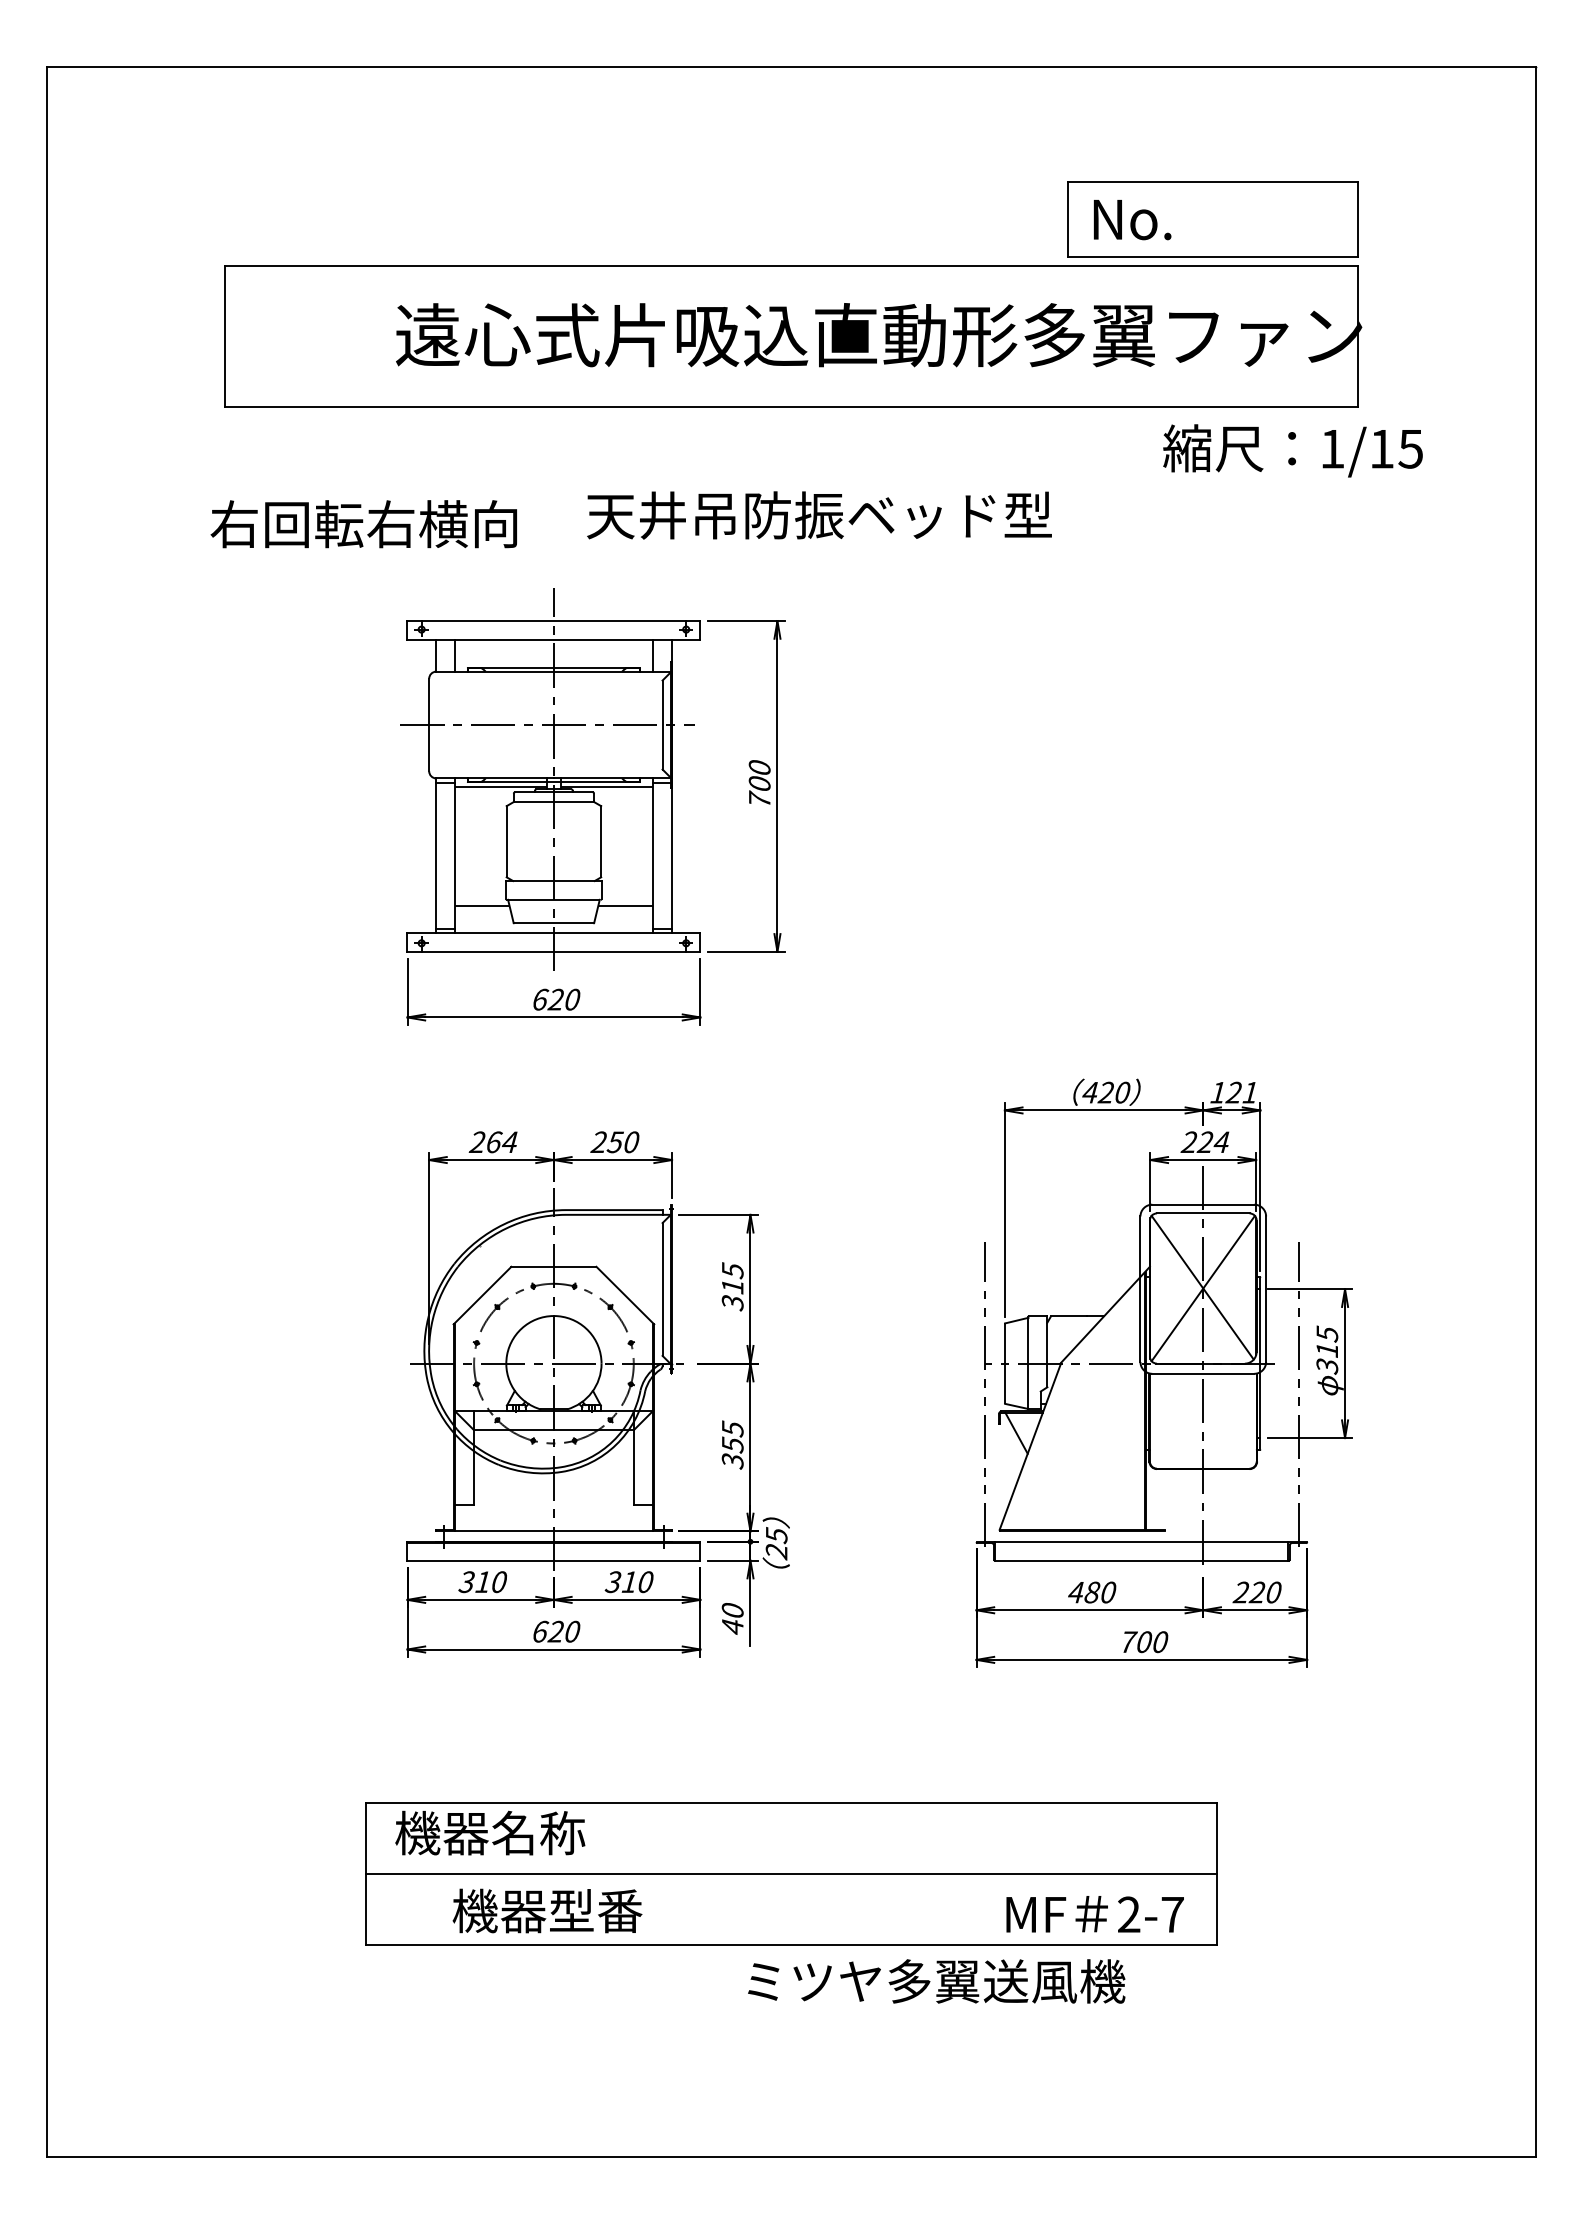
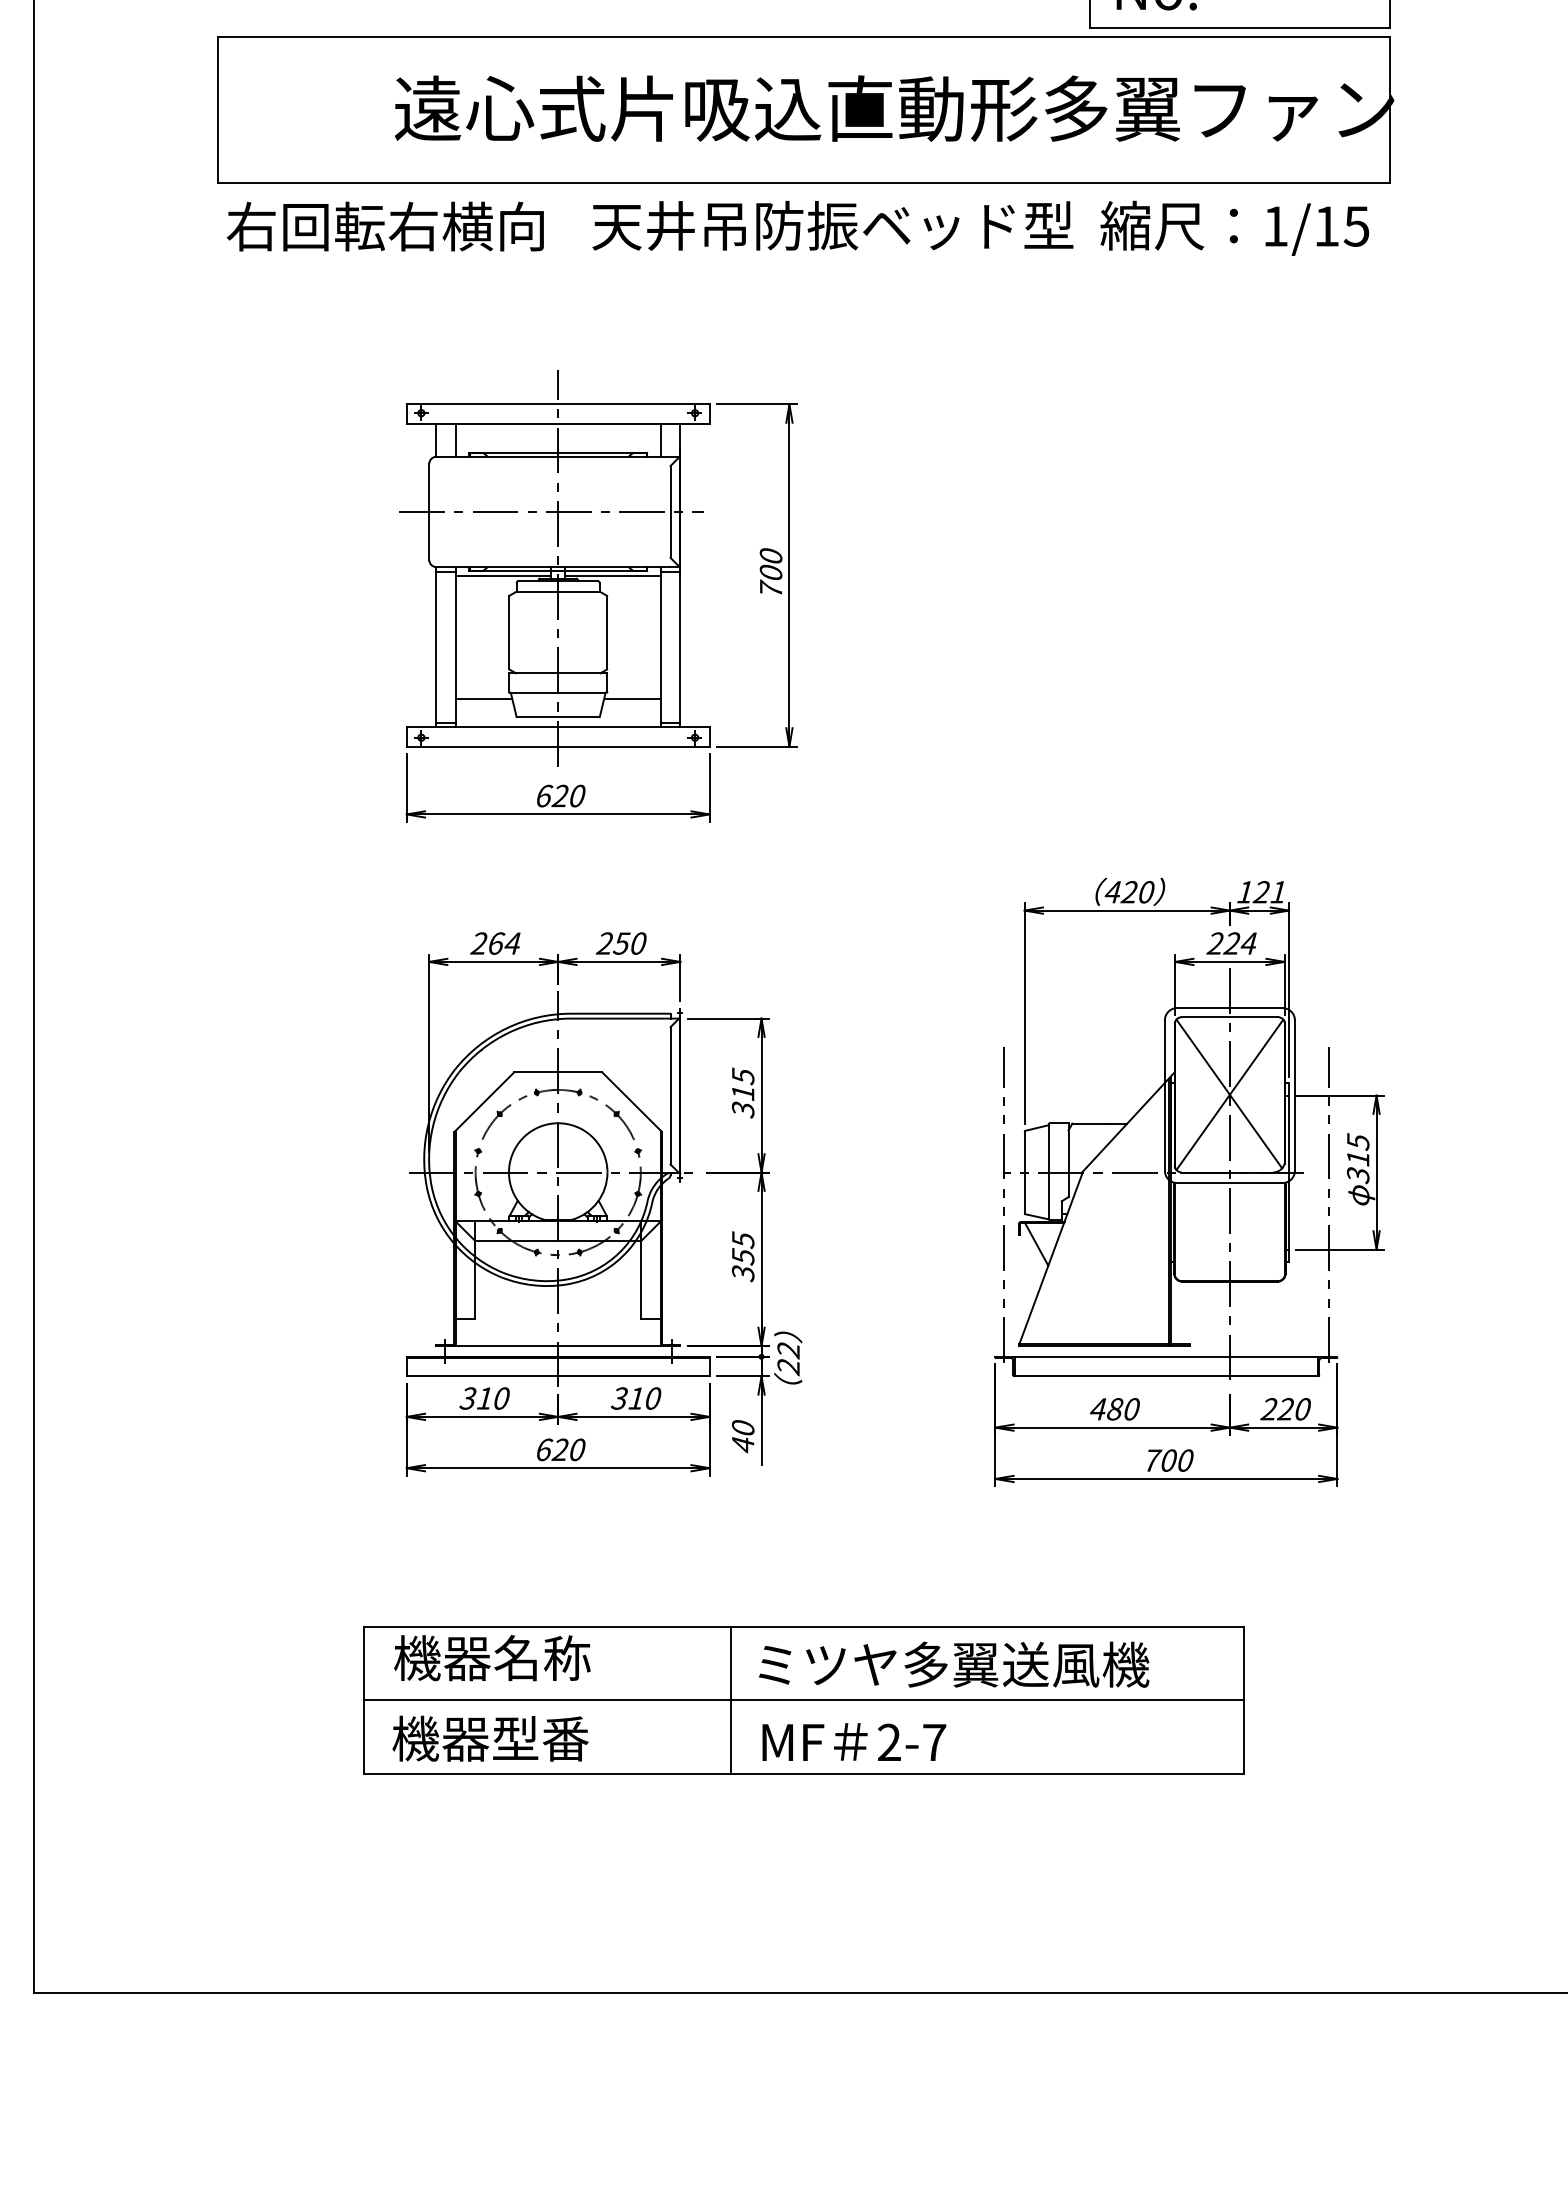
text: (1292, 450) -> (1234, 227), moved
text: (819, 515) -> (832, 225), moved
text: (363, 524) -> (385, 226), moved
text: (776, 1535) -> (788, 1350), 25 -> 22
line: (720, 1873) -> (730, 1699), added
text: (547, 1910) -> (490, 1738), moved
text: (1094, 1914) -> (853, 1742), moved
text: (936, 1981) -> (953, 1664), moved

